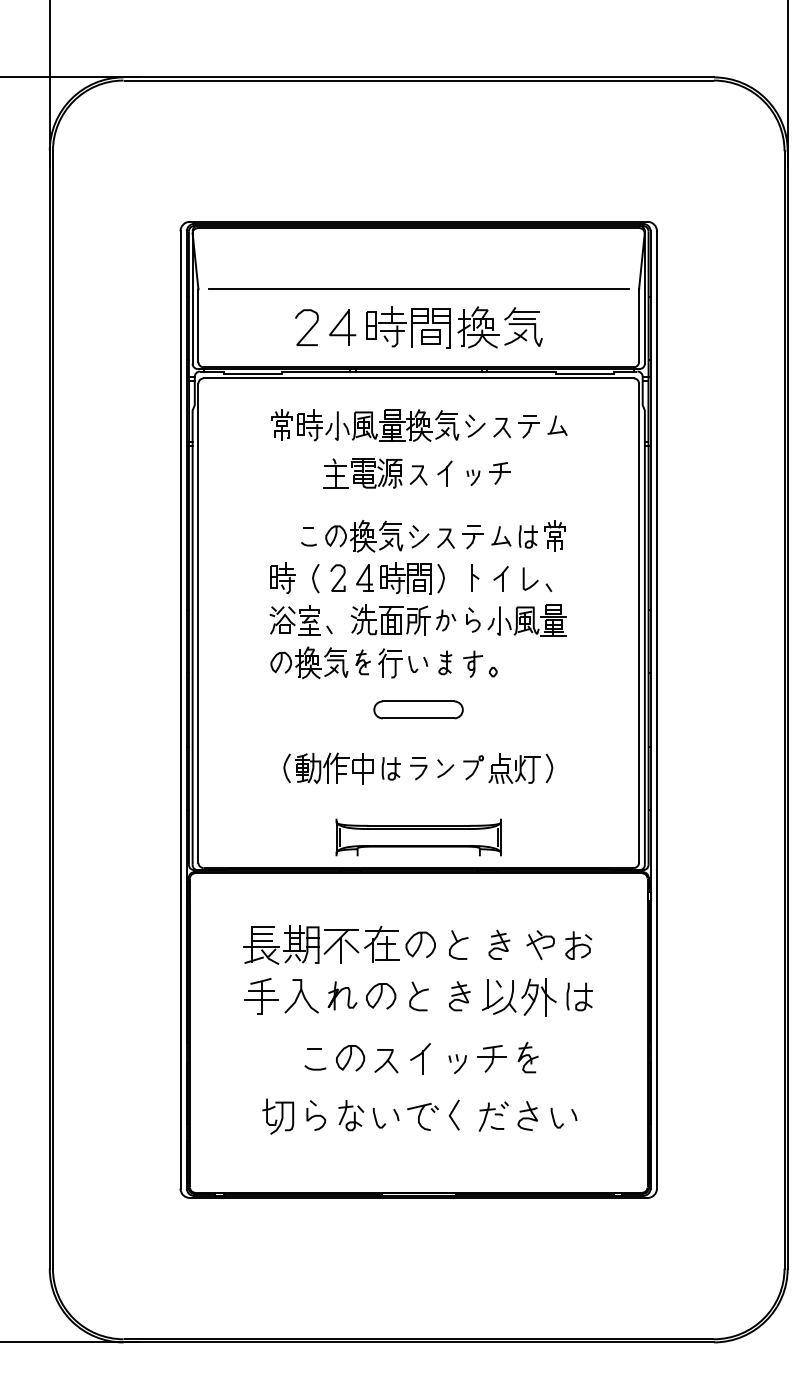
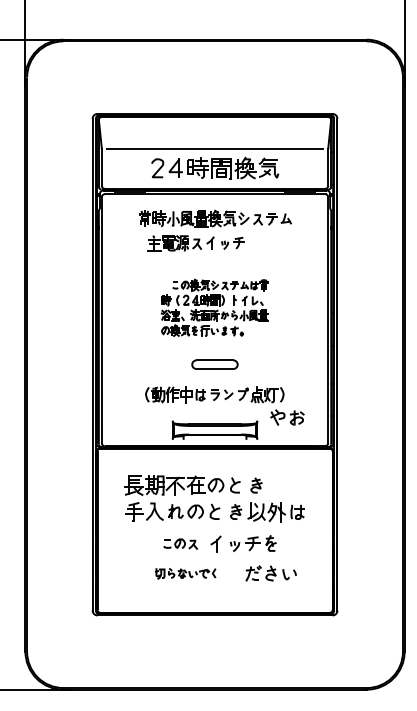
part: (415, 474) -> (195, 243), moved
part: (417, 598) -> (214, 307), size x0.7
part: (559, 945) -> (287, 417), moved
part: (351, 1057) -> (180, 543), size x0.7
part: (361, 1116) -> (185, 573), size x0.6

